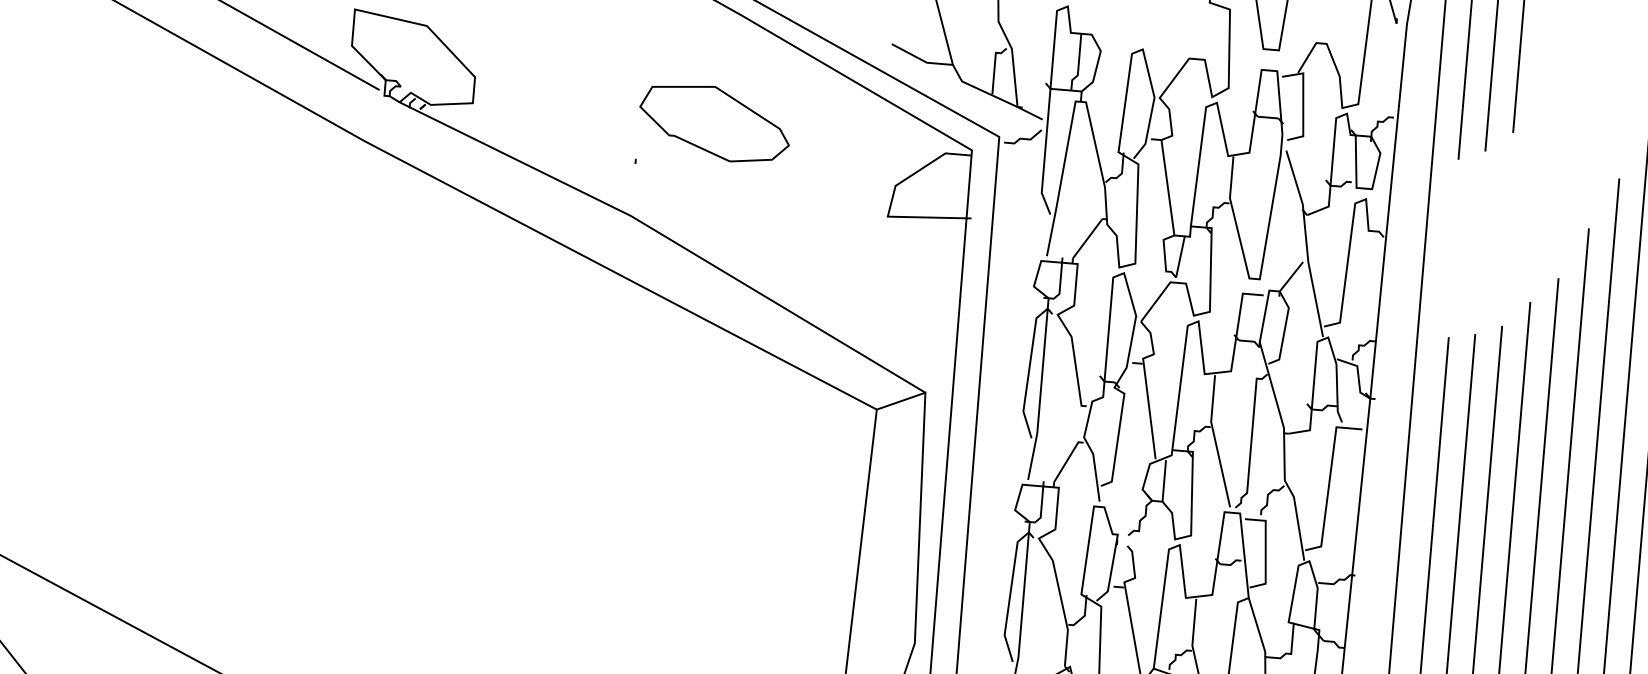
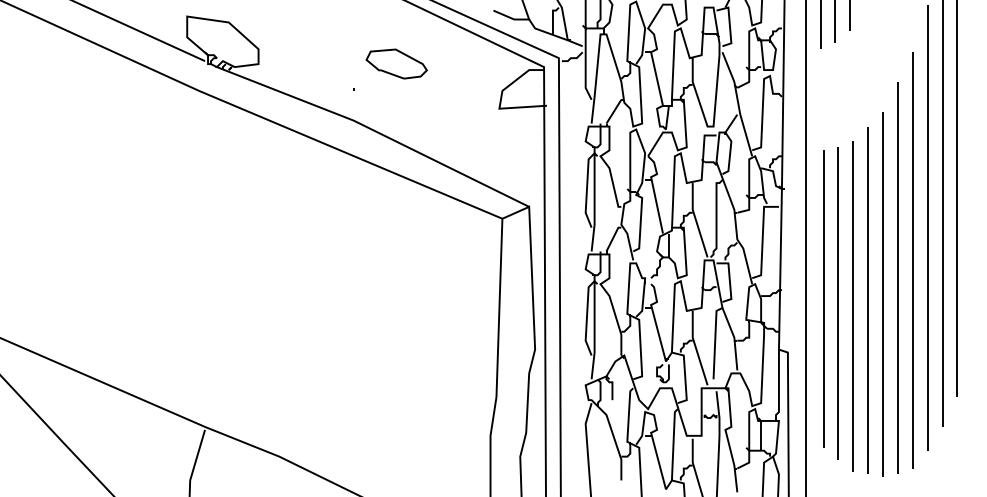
part: (714, 122) -> (396, 63), size x0.7

